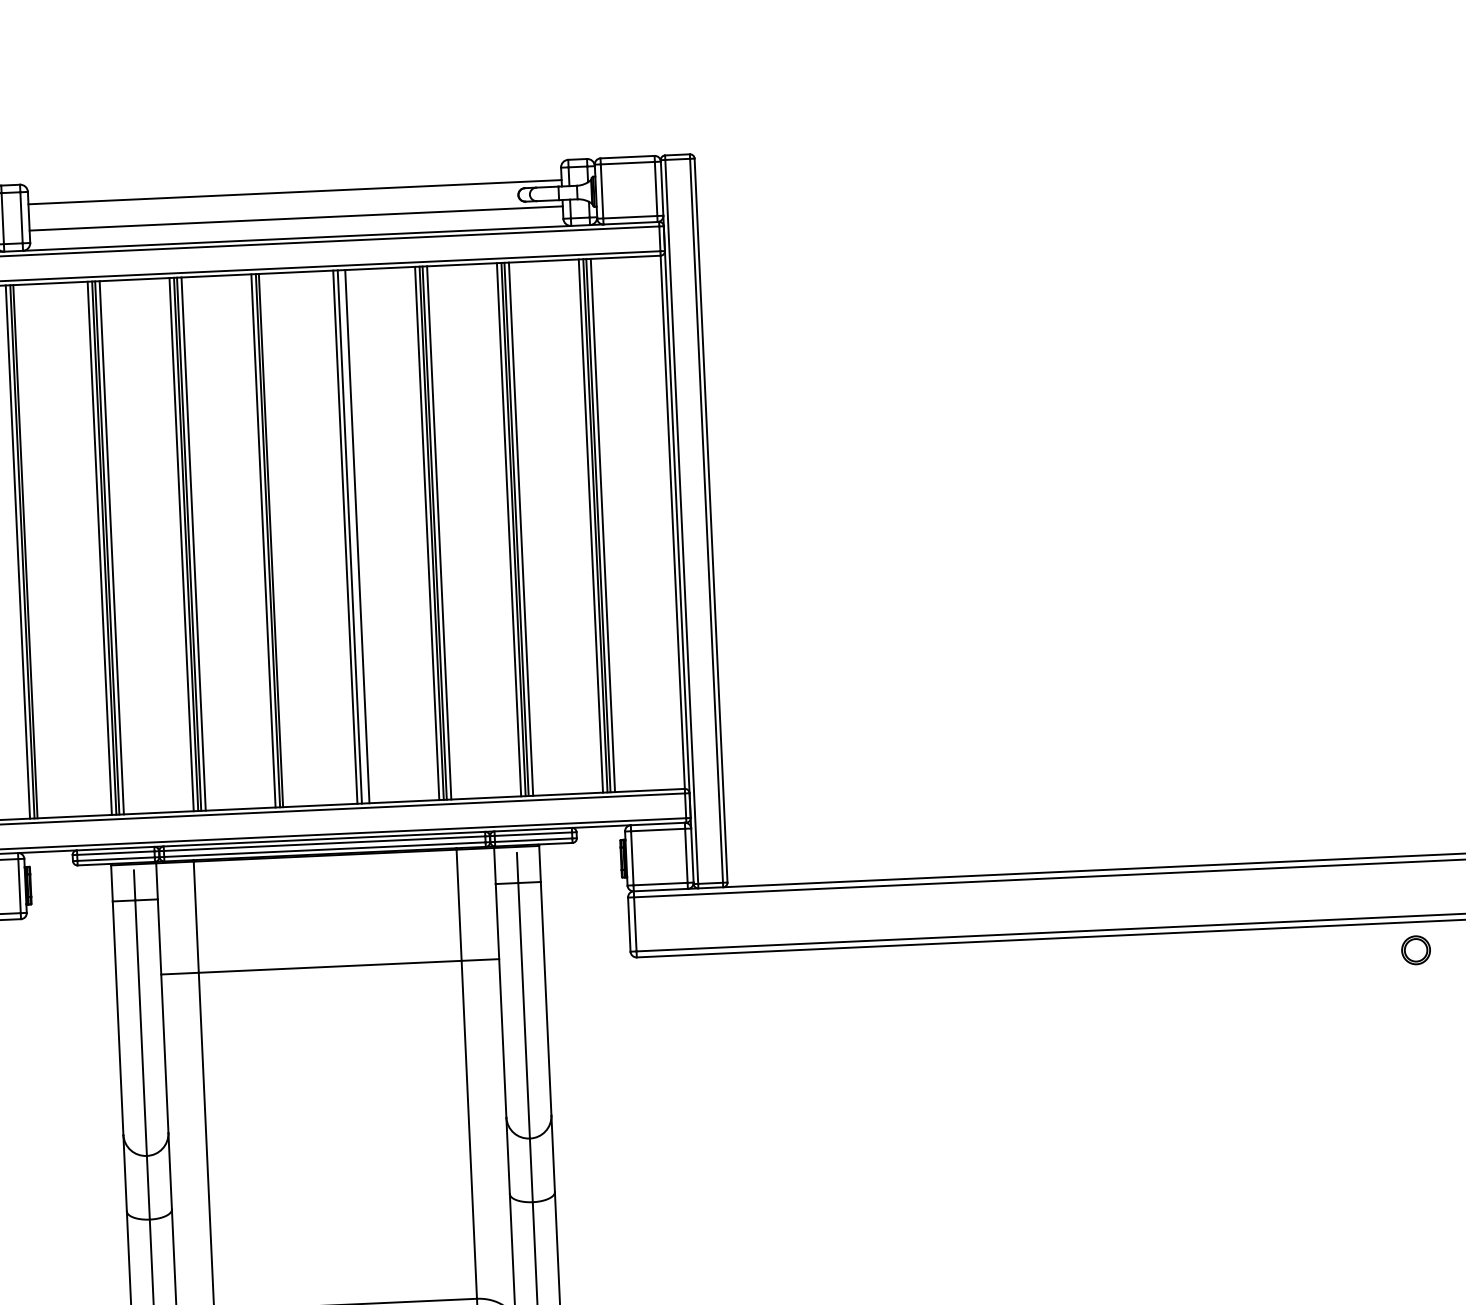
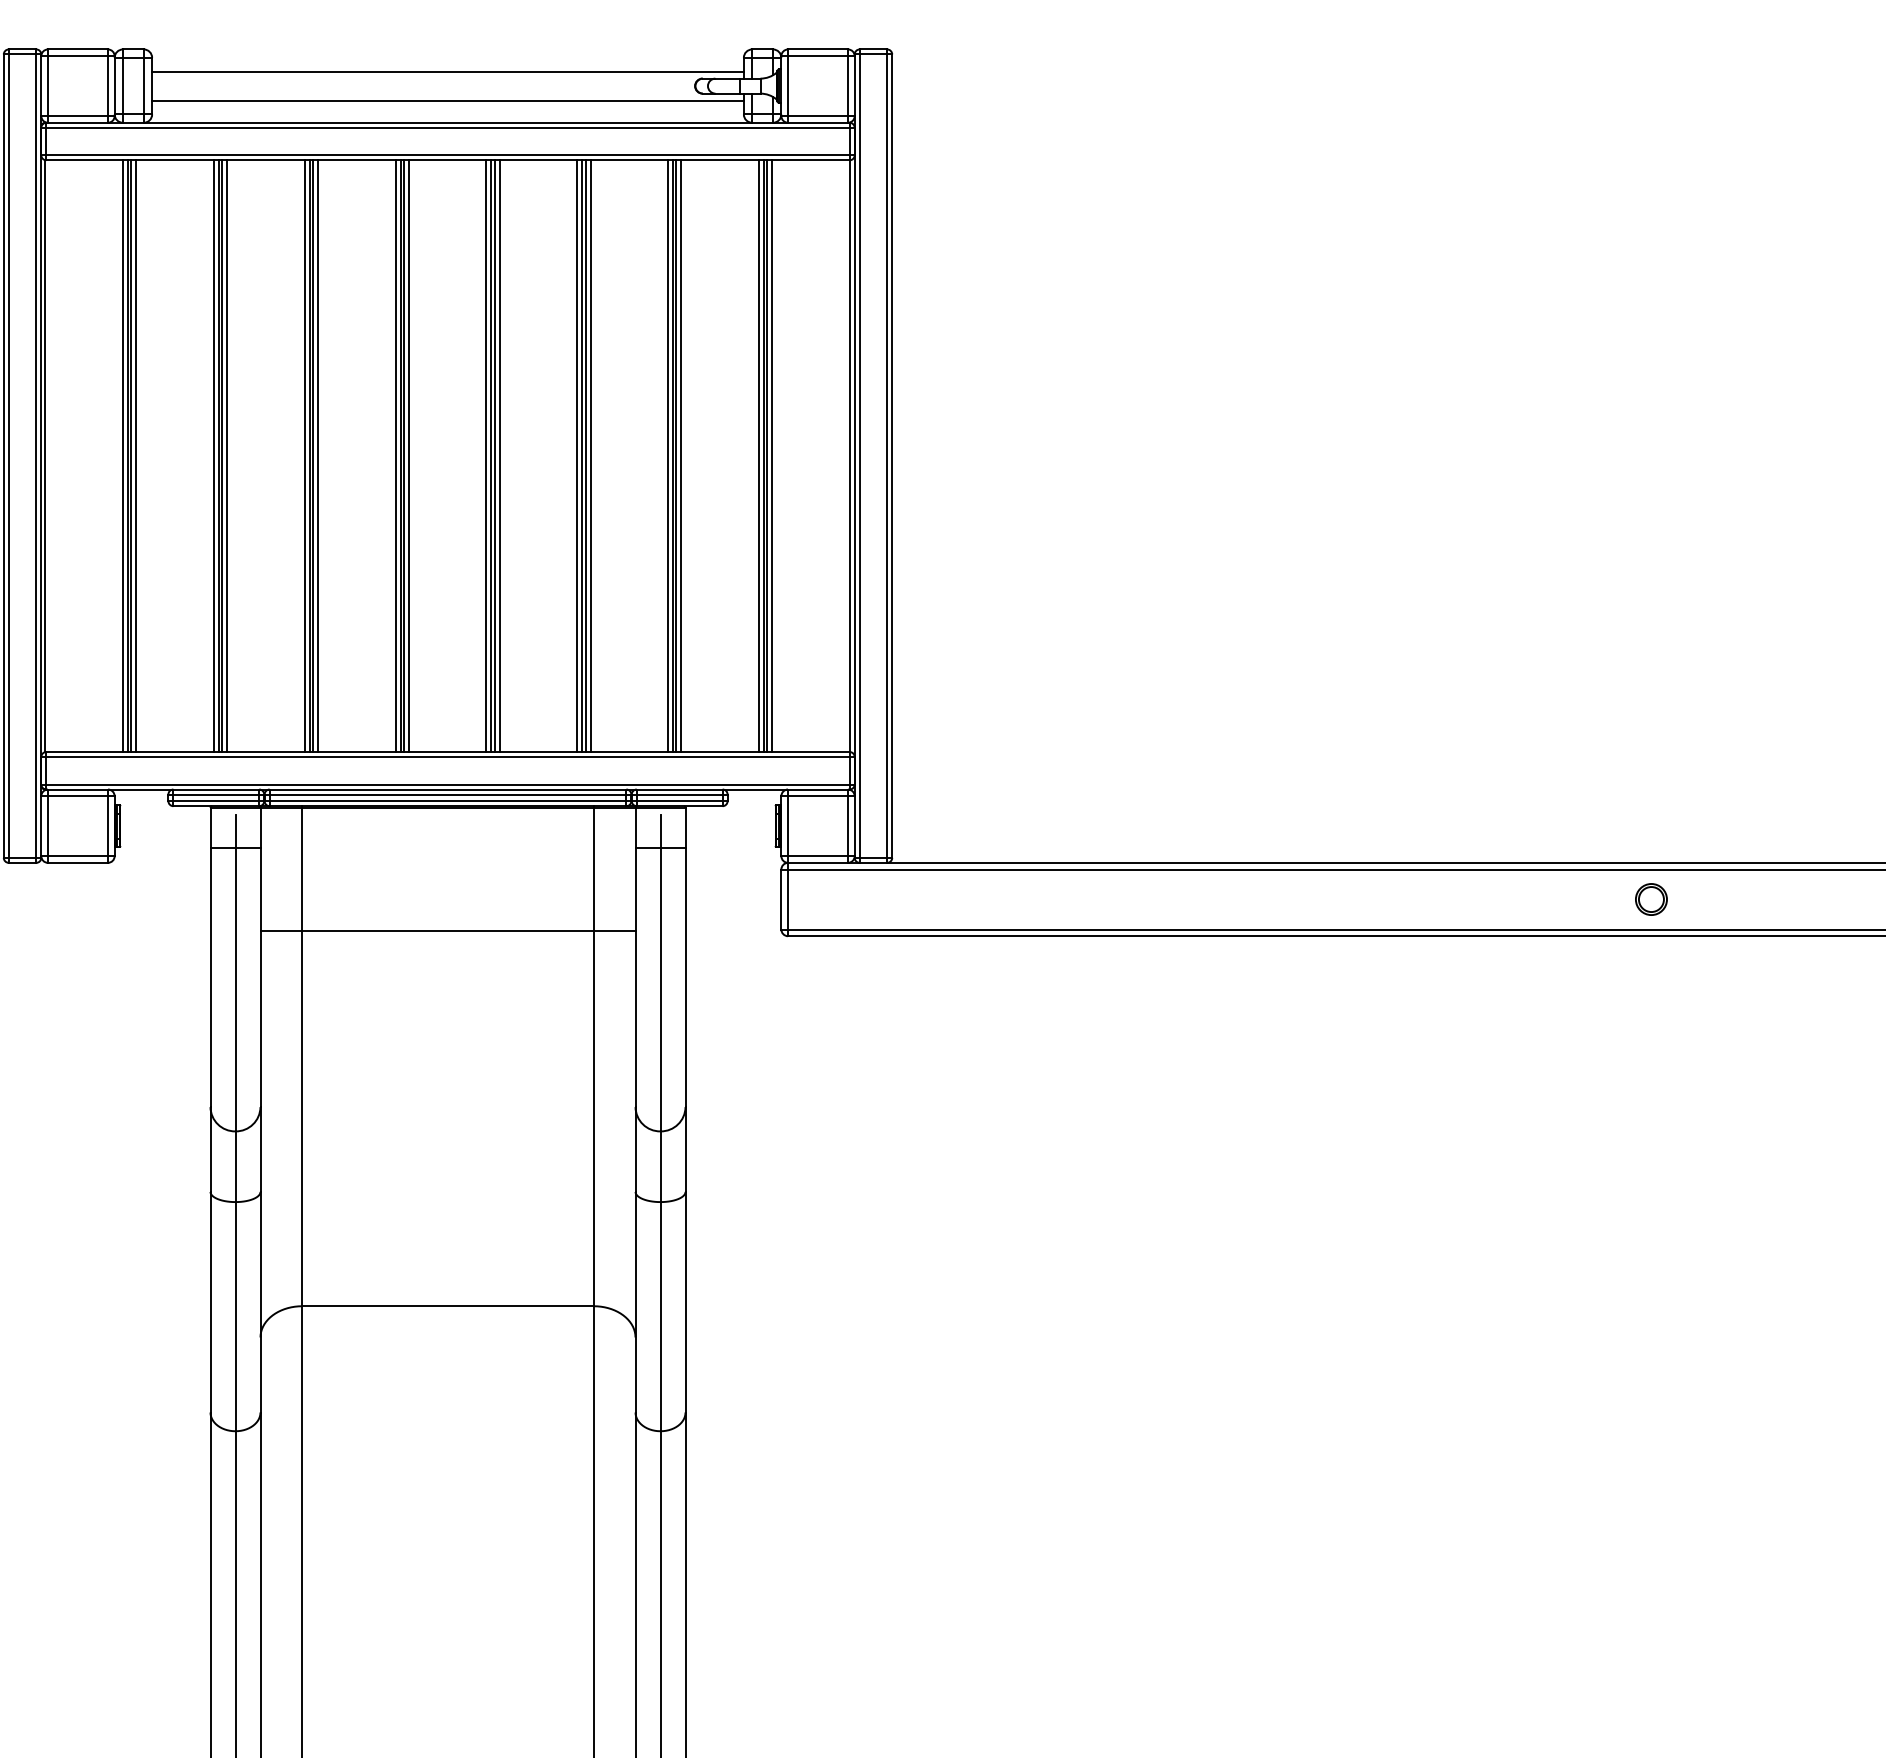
line: (352, 537) -> (494, 456), added
line: (275, 540) -> (408, 456), added
line: (30, 551) -> (136, 456), added
part: (1416, 950) -> (1651, 899), moved

